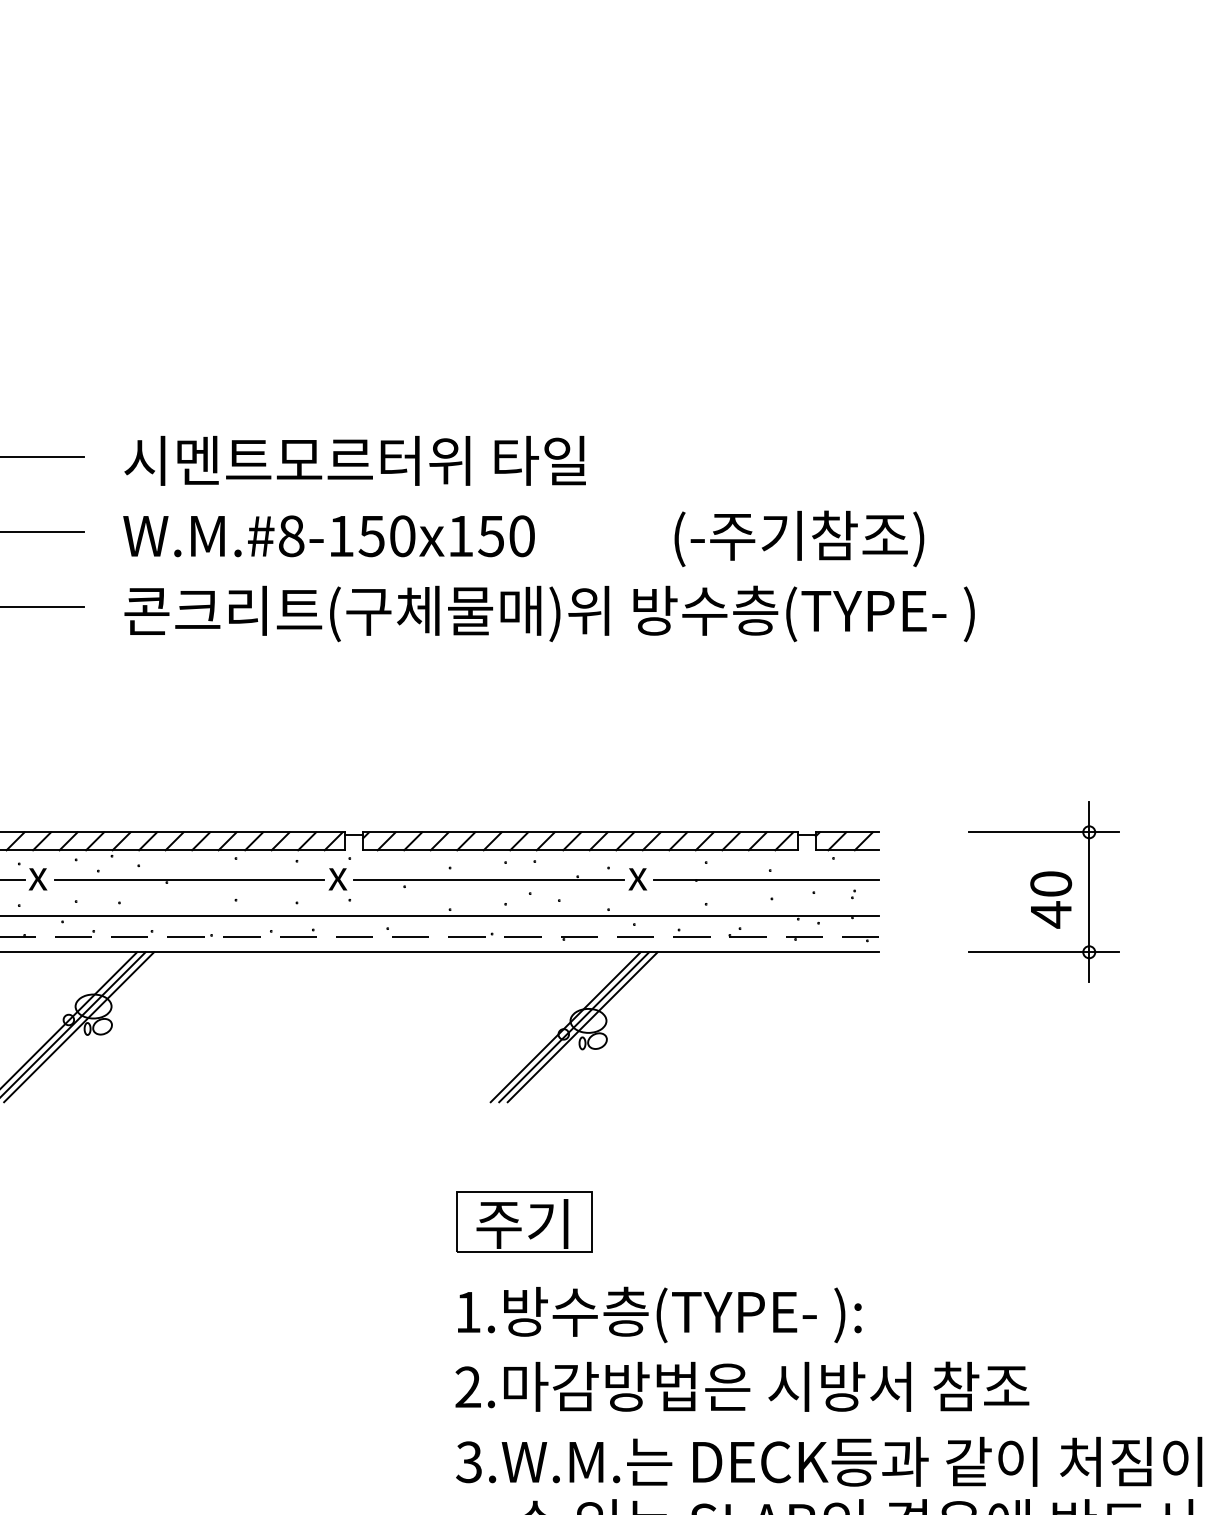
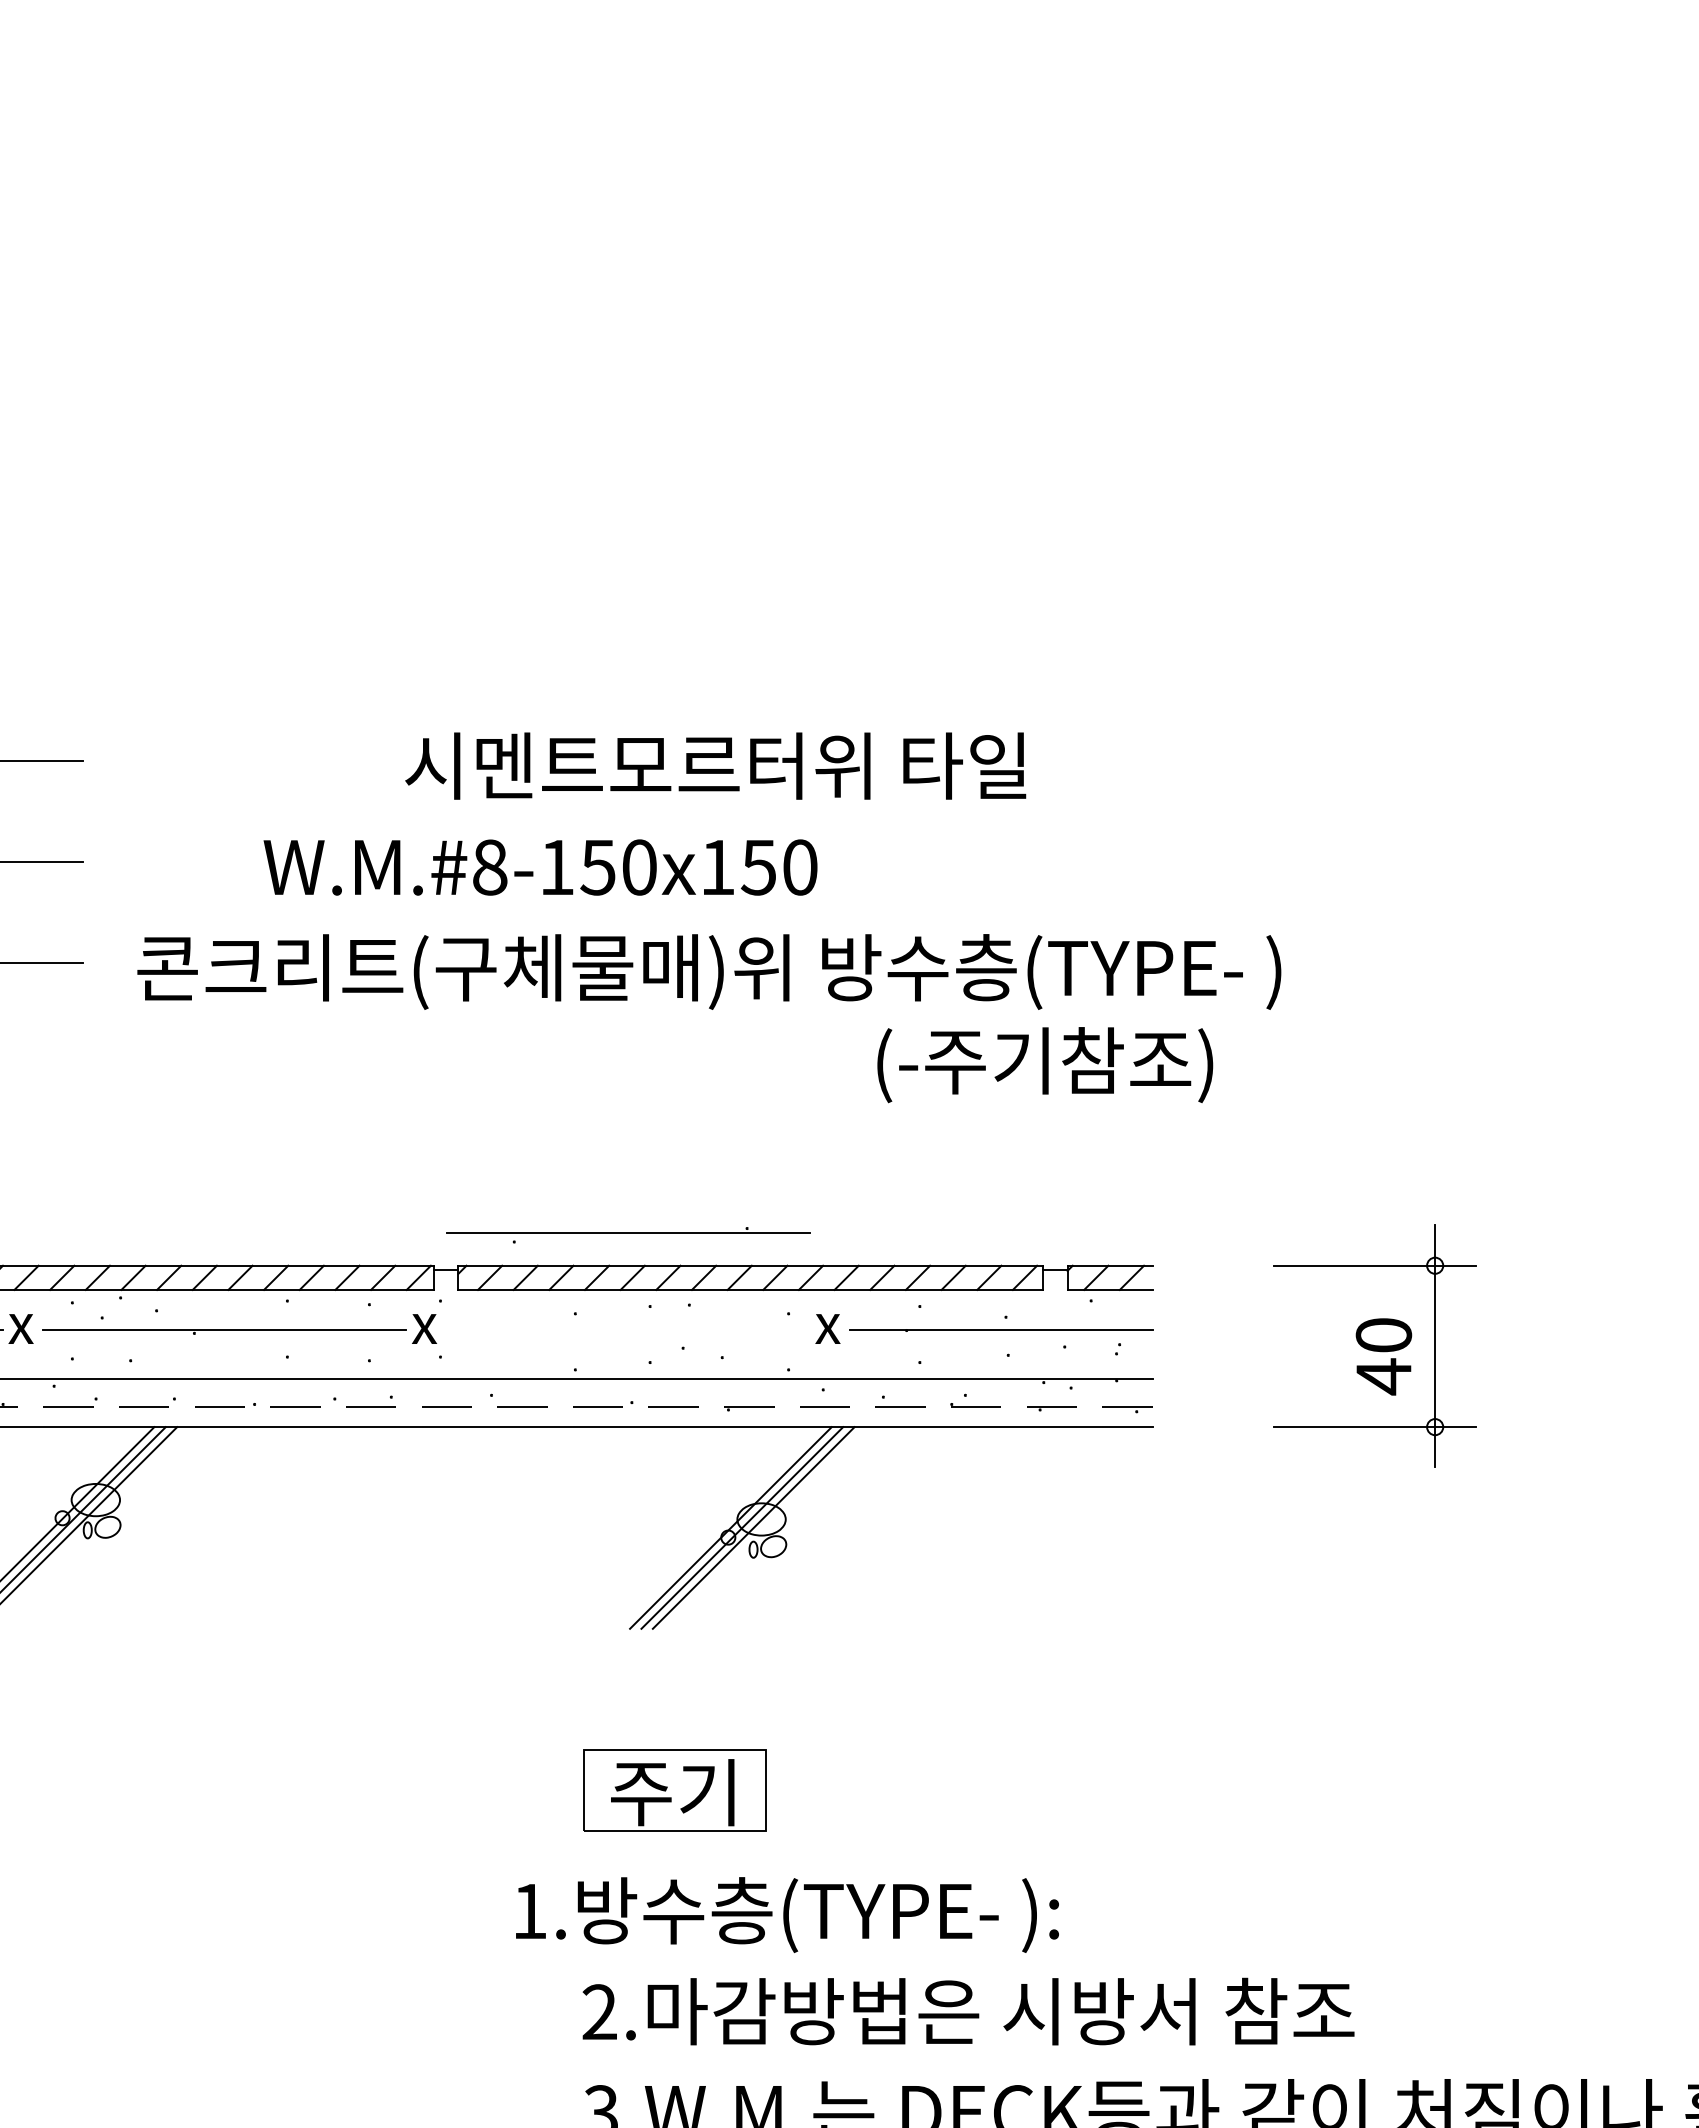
text: (355, 460) -> (715, 765), moved
text: (329, 536) -> (540, 867), moved
text: (799, 539) -> (1045, 1065), moved
part: (489, 881) -> (628, 1235), moved
text: (659, 1314) -> (787, 1914), moved

